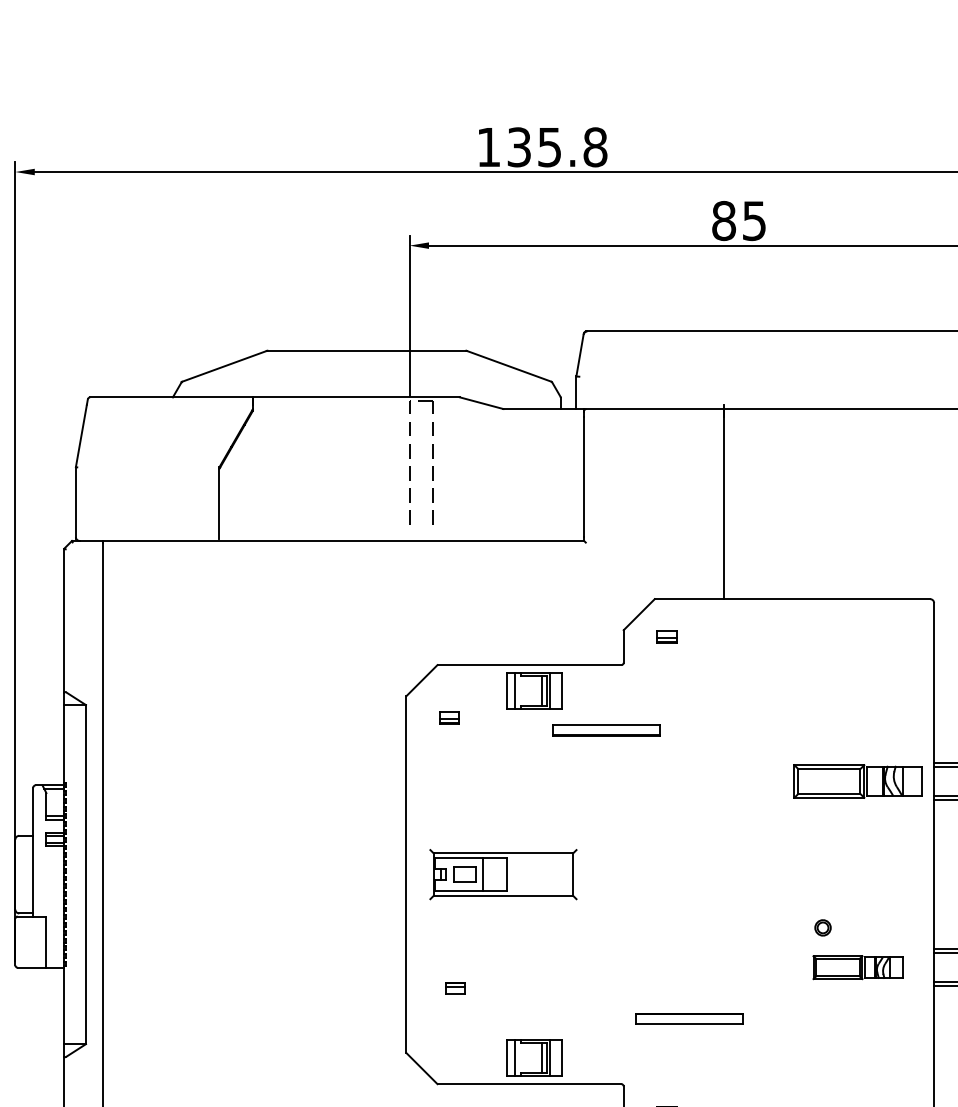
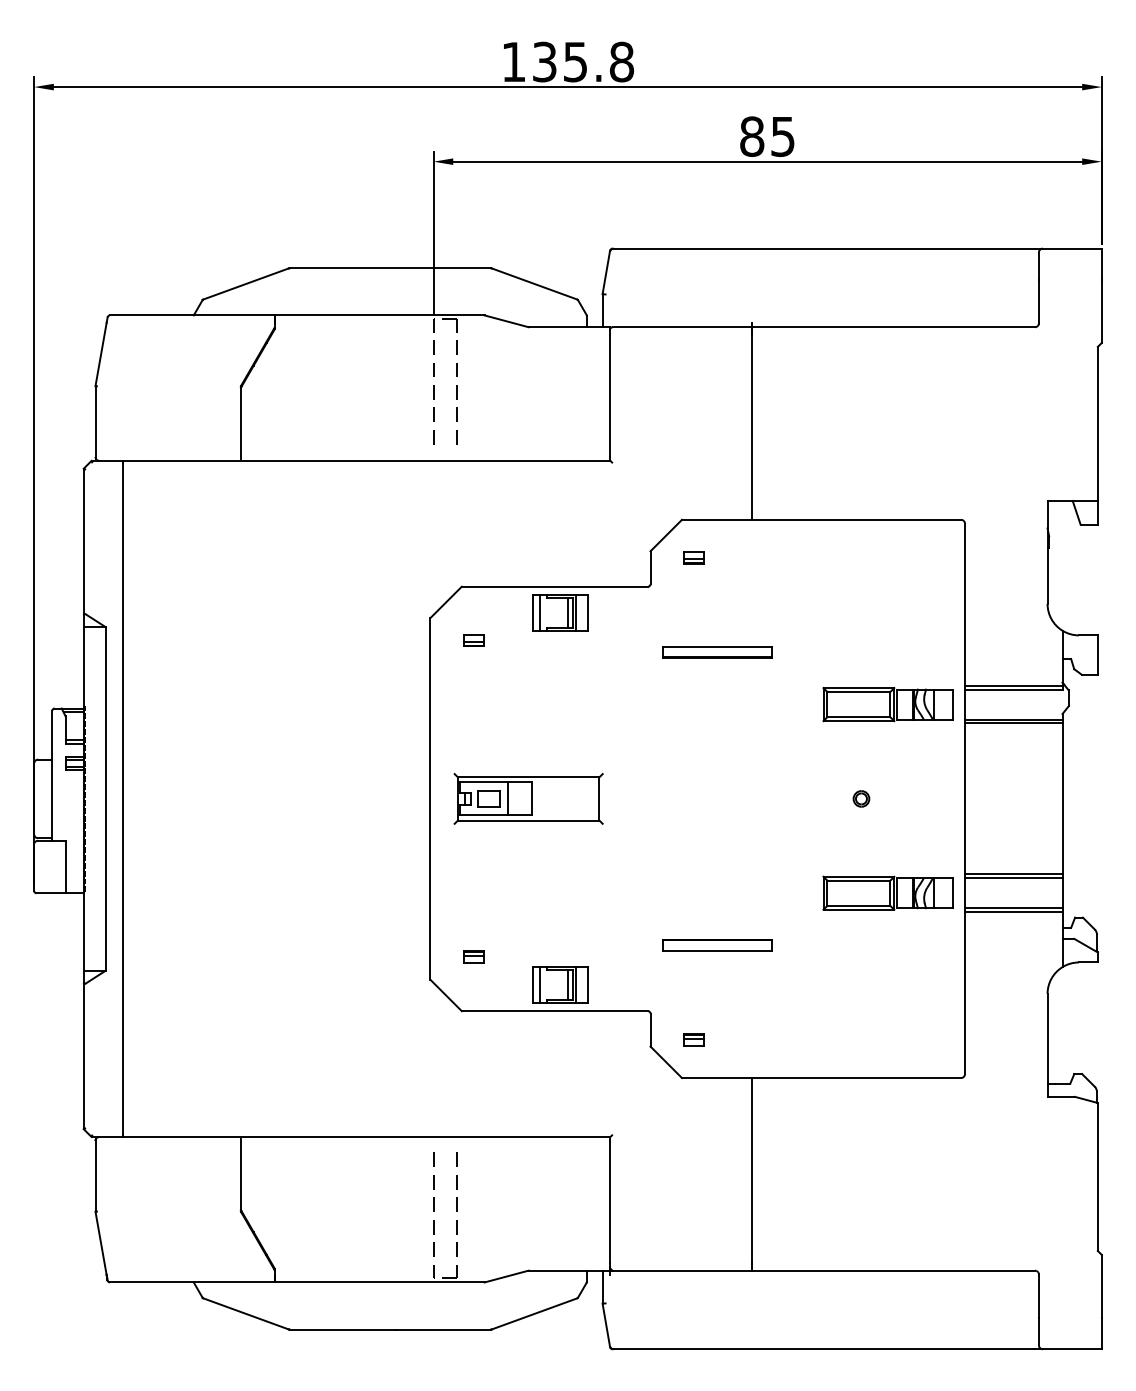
part: (606, 730) -> (717, 652), moved
part: (823, 927) -> (861, 798), moved
part: (857, 966) -> (887, 892), size x1.43
part: (454, 987) -> (473, 956), moved

